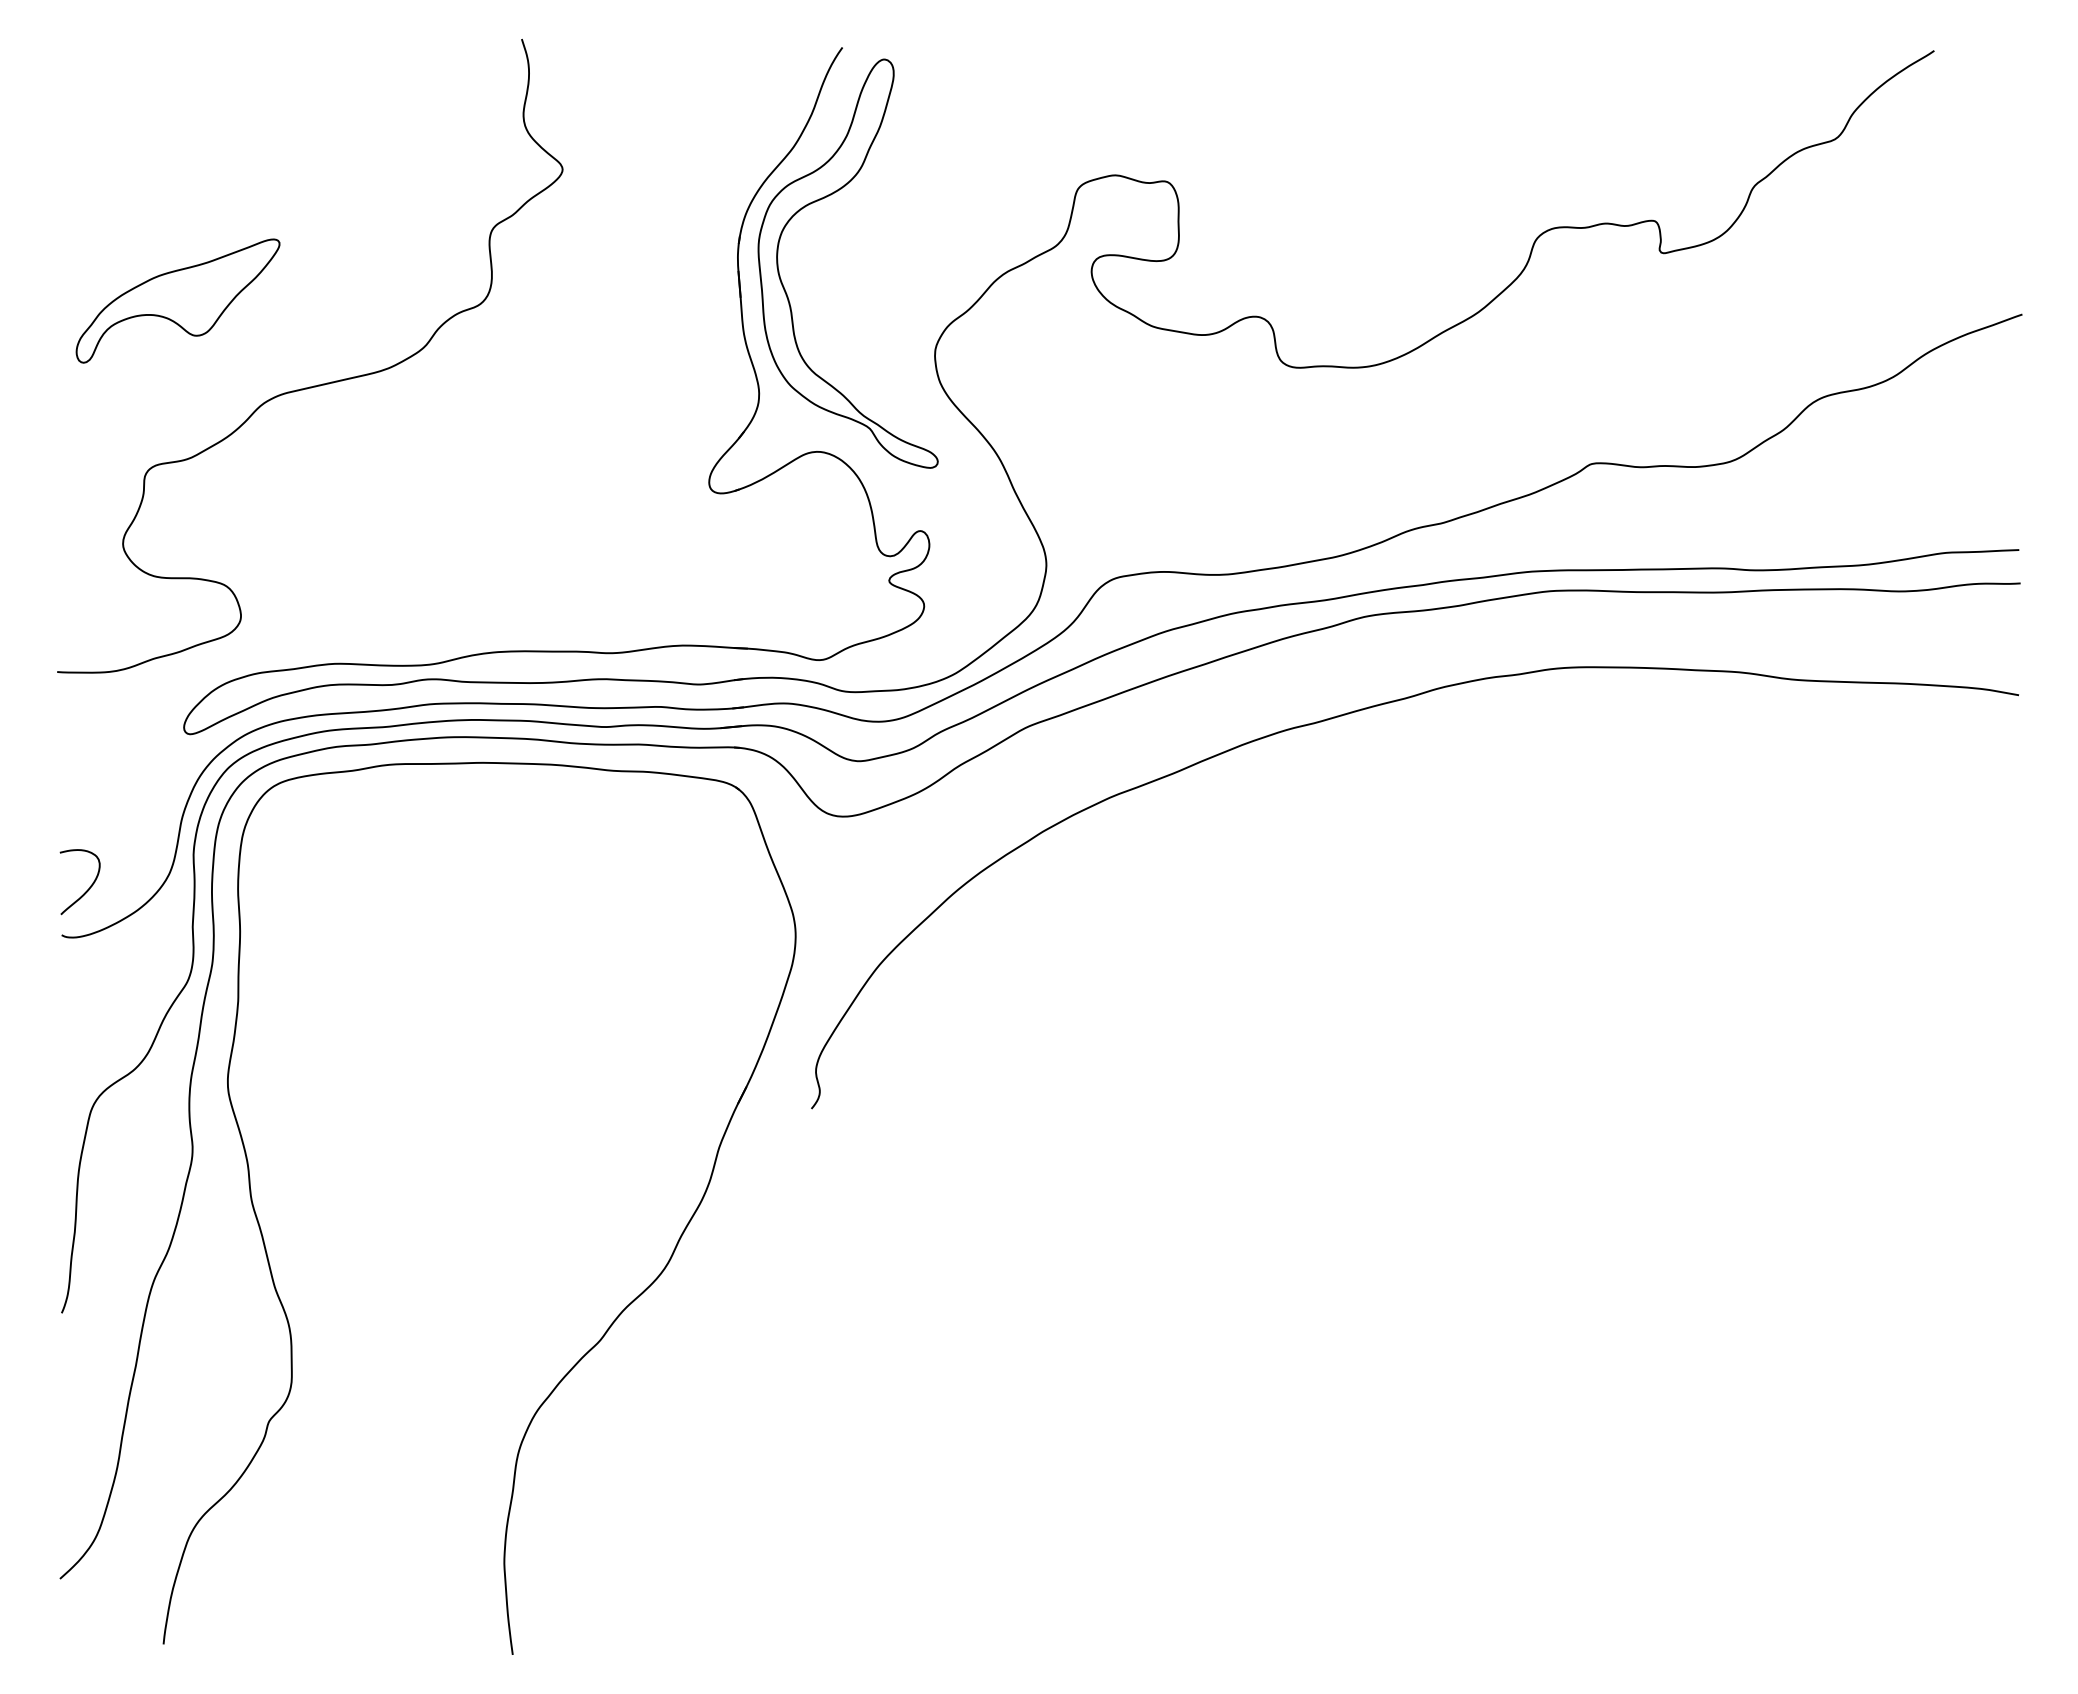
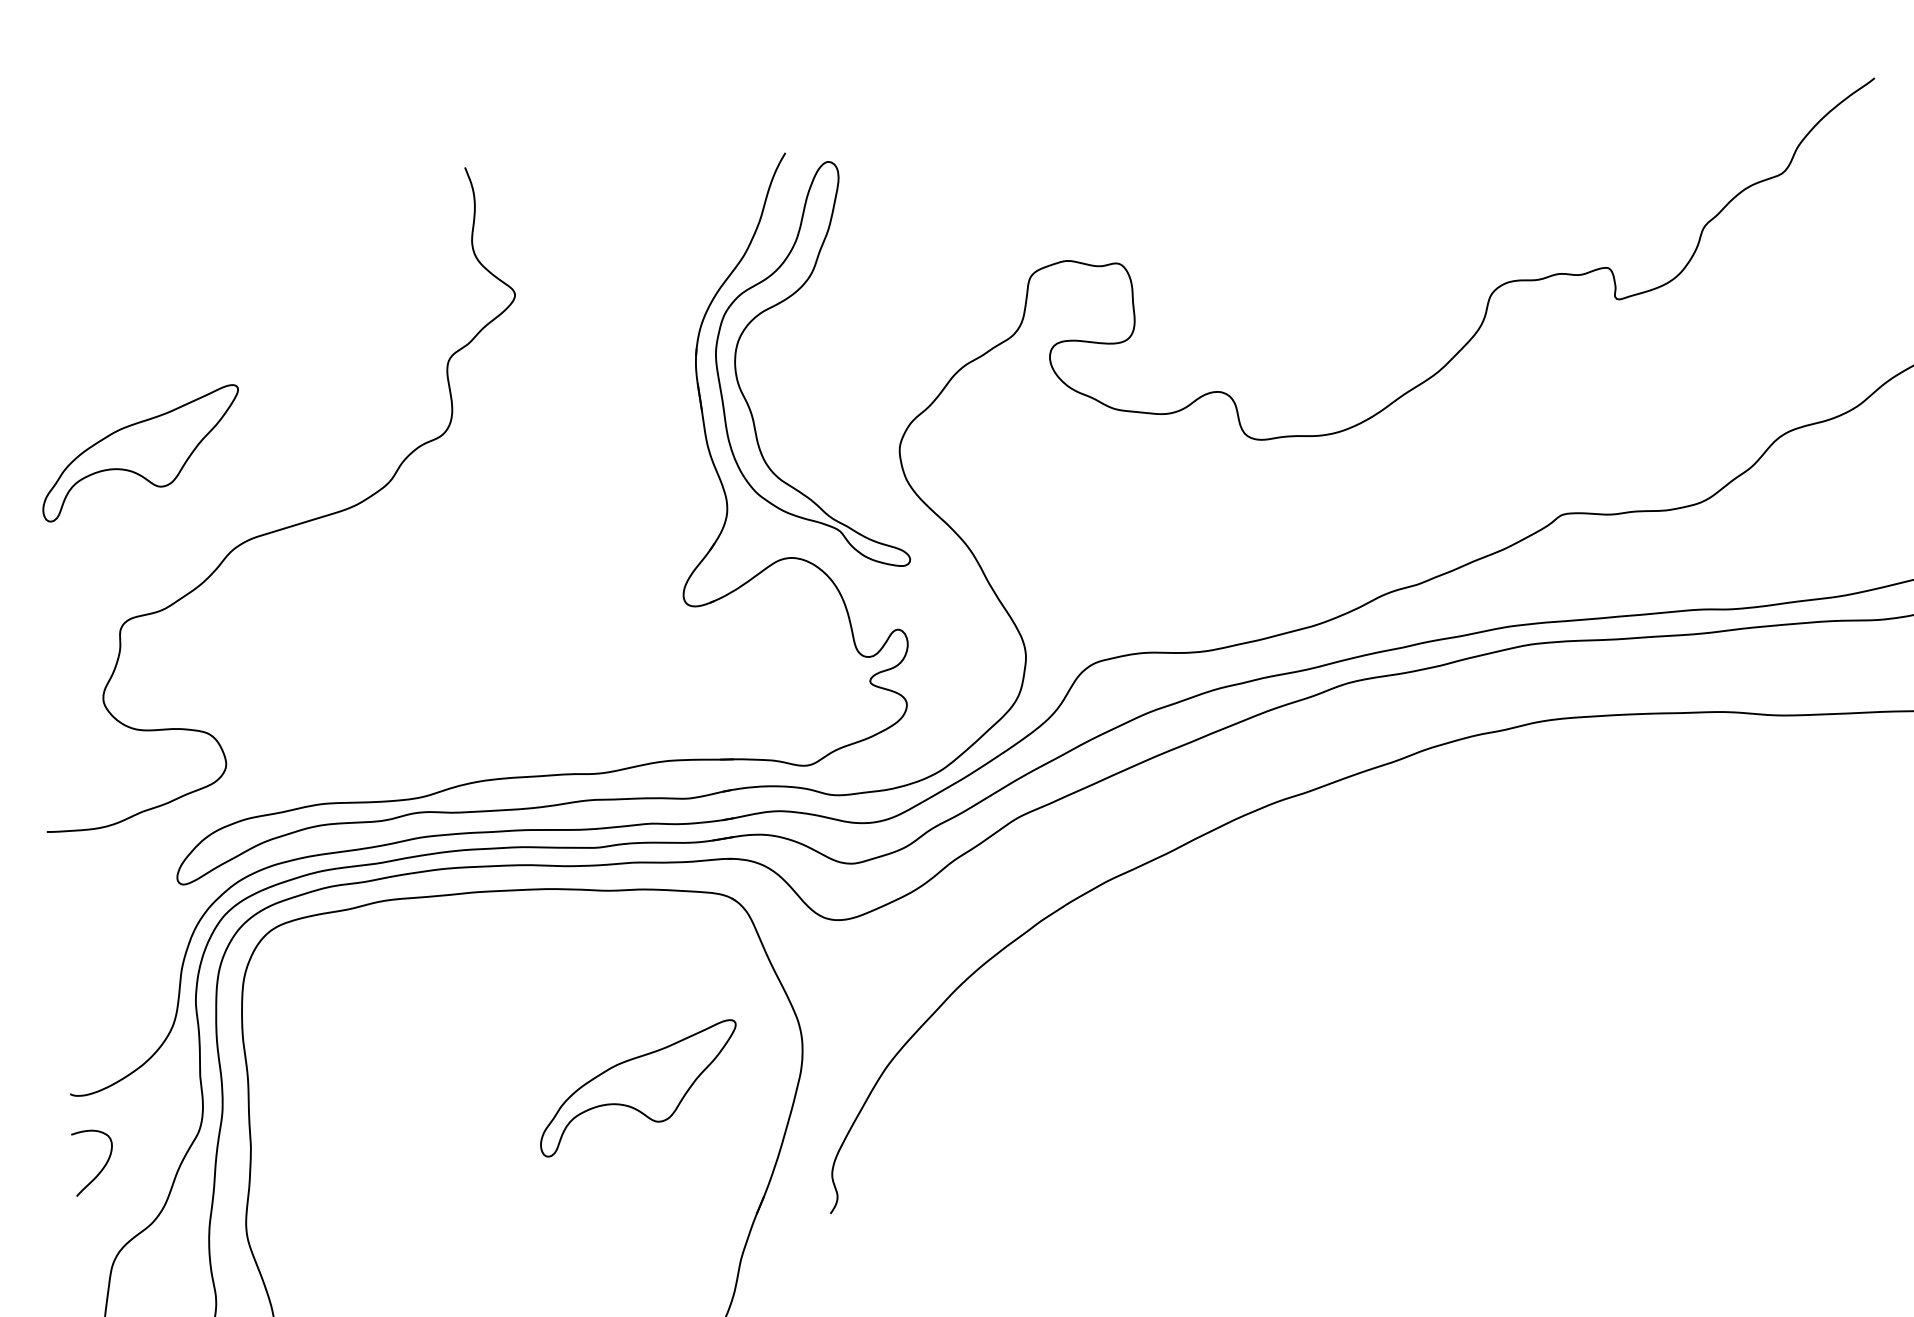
curve: (87, 889) -> (101, 1169), moved
part: (628, 969) -> (637, 1087), added

